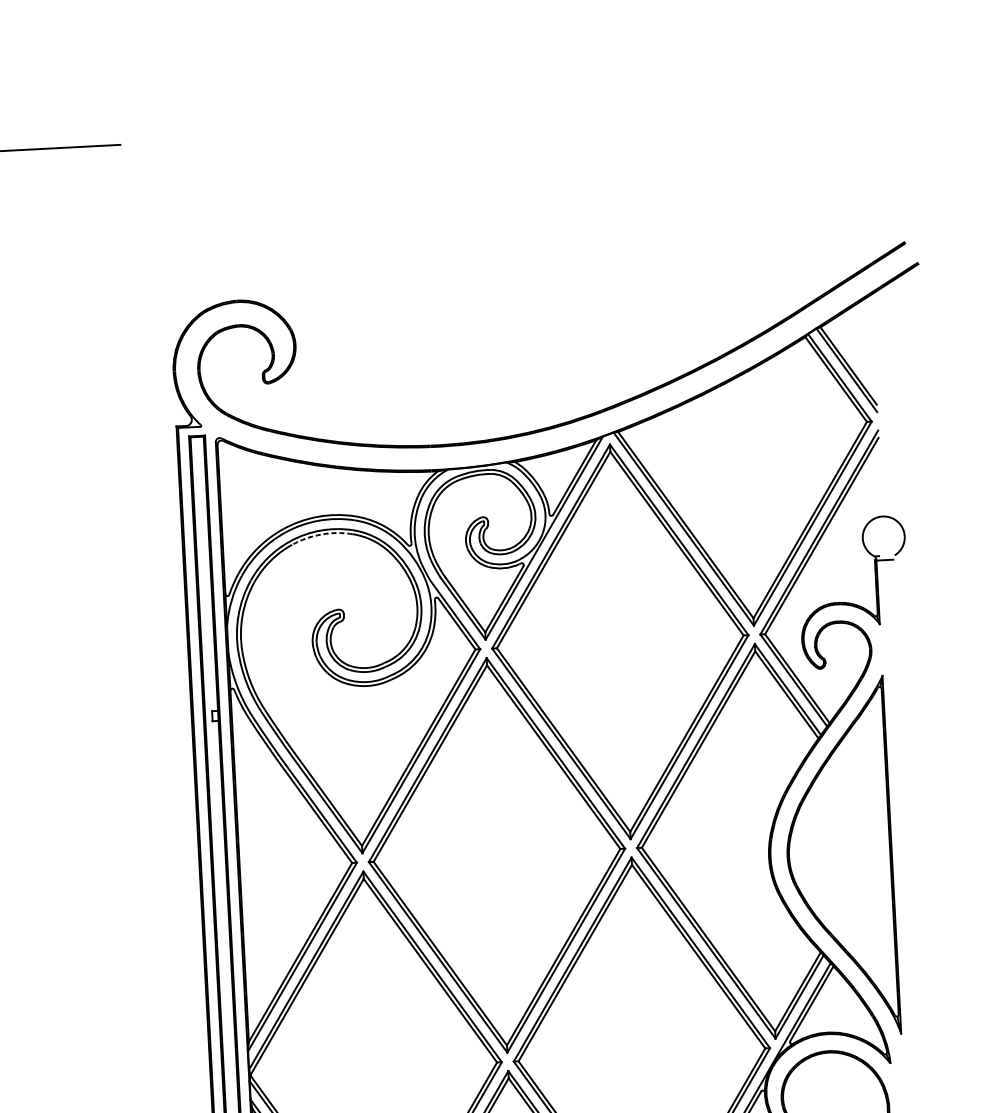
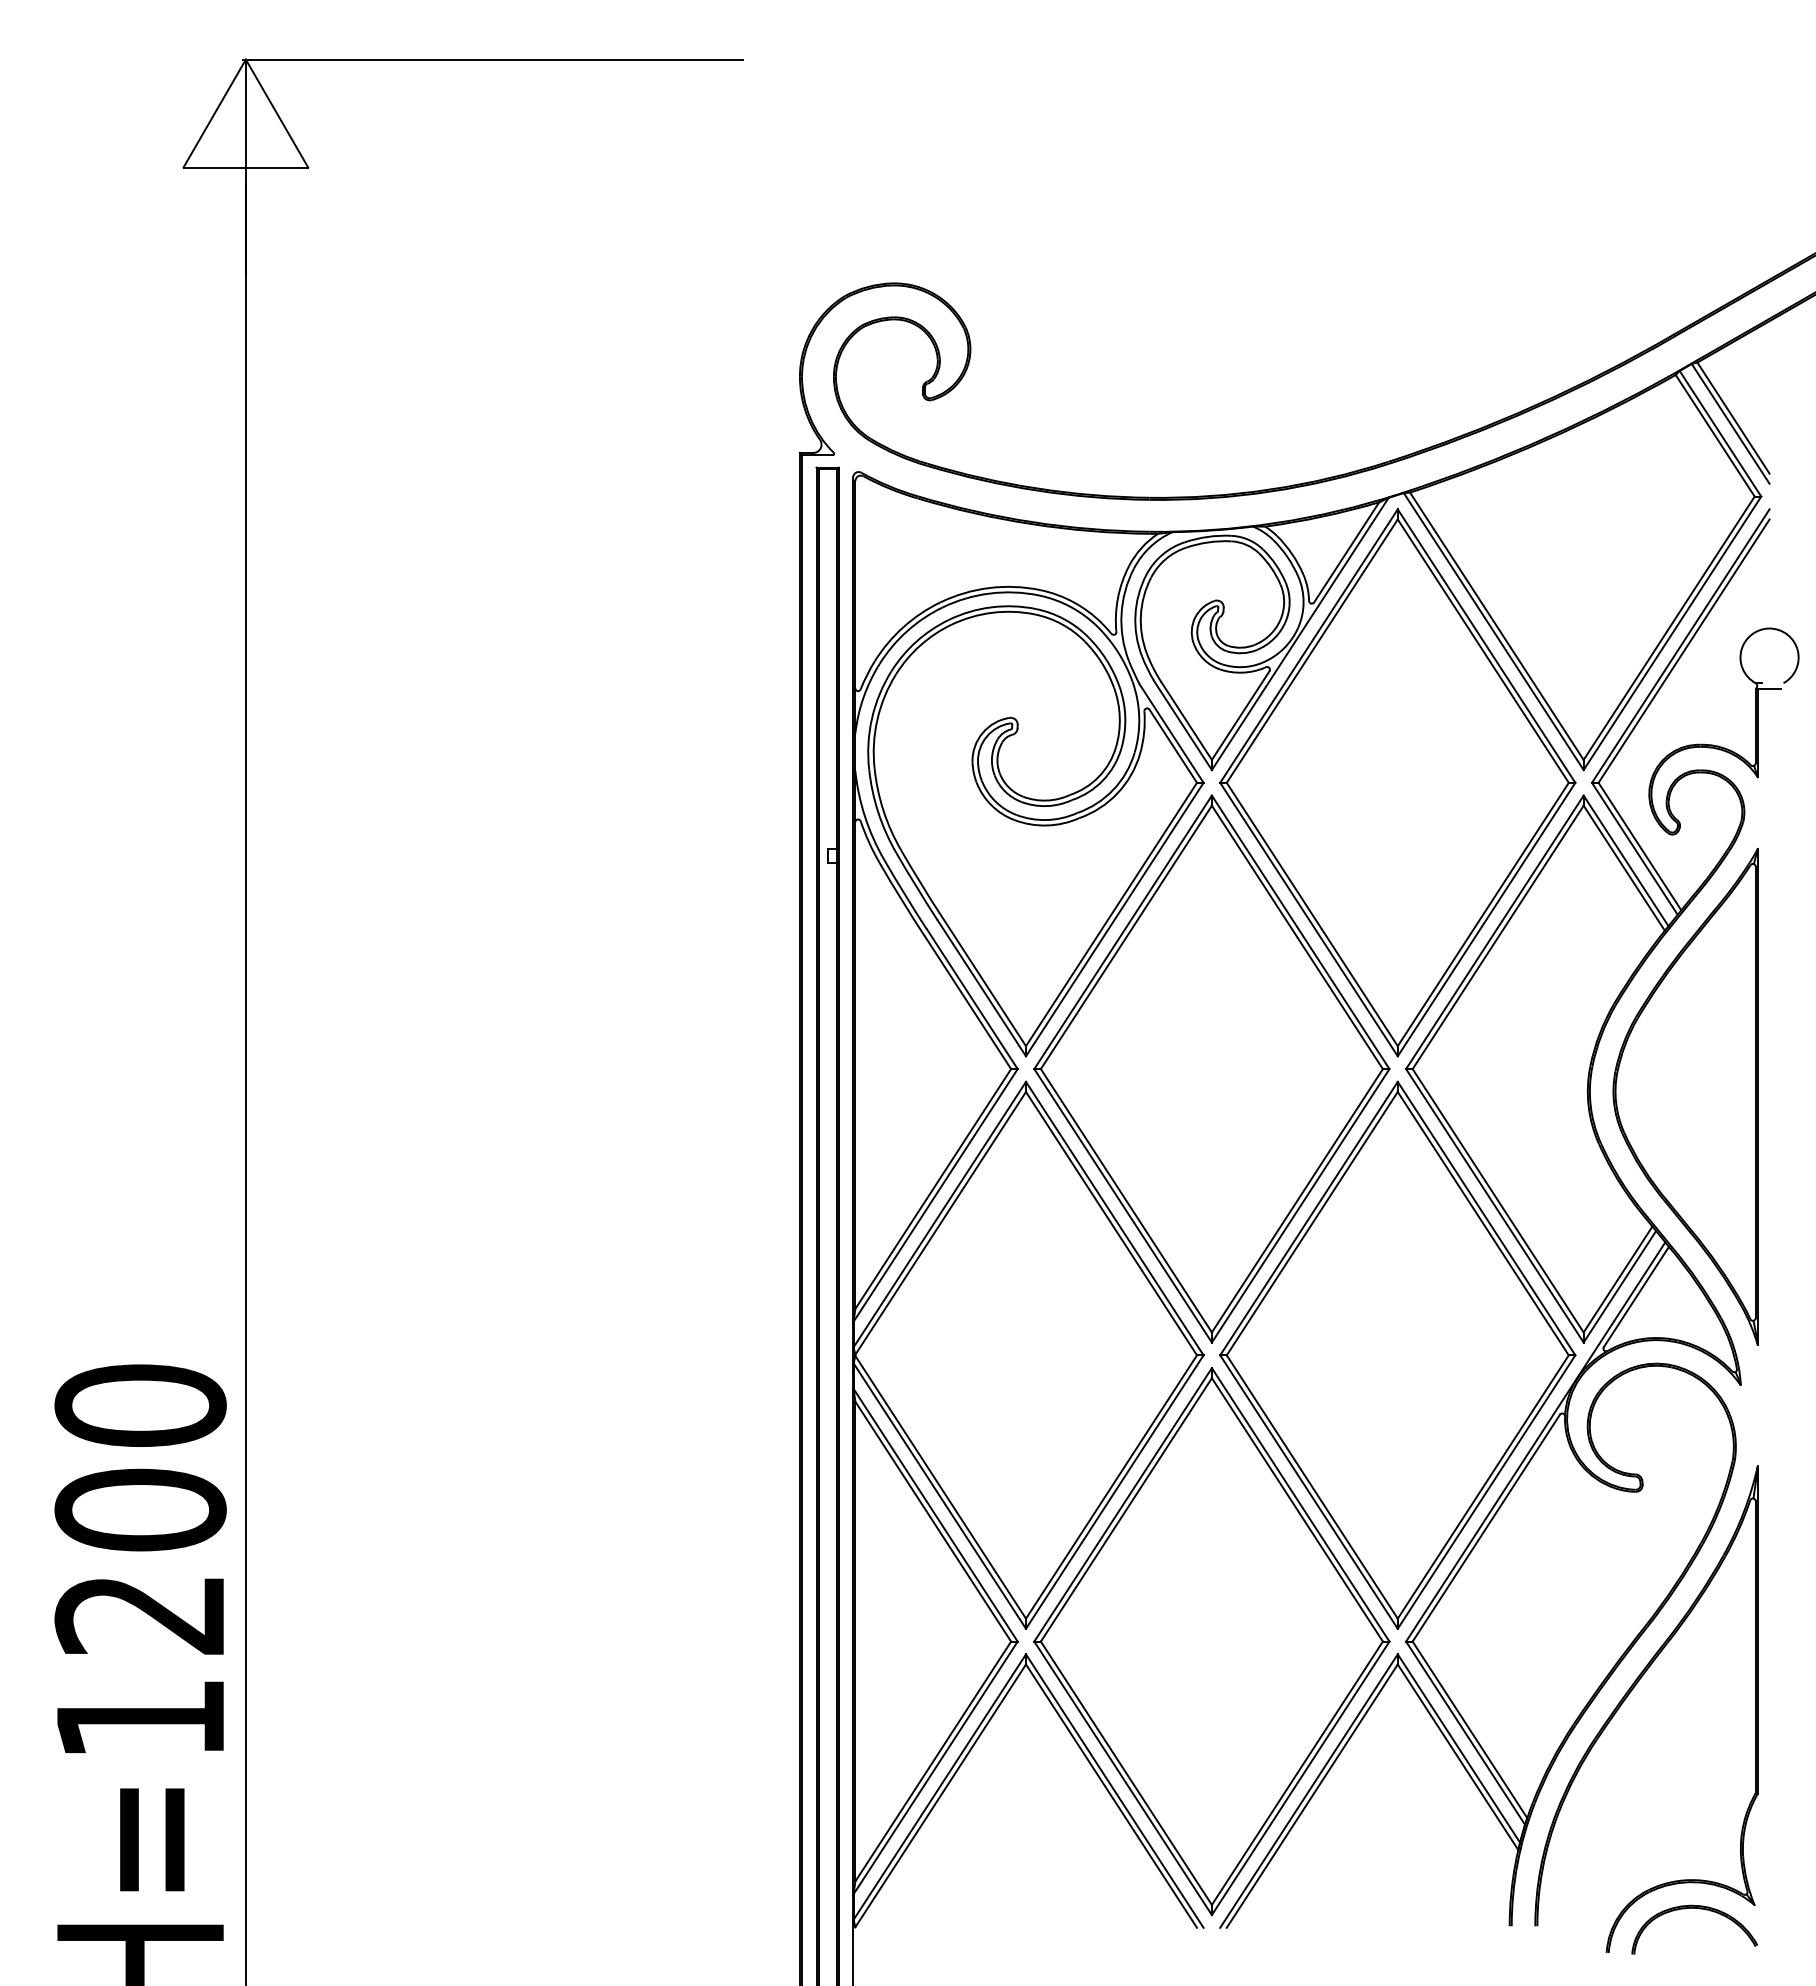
arc: (321, 534) -> (992, 612), dashed -> solid

